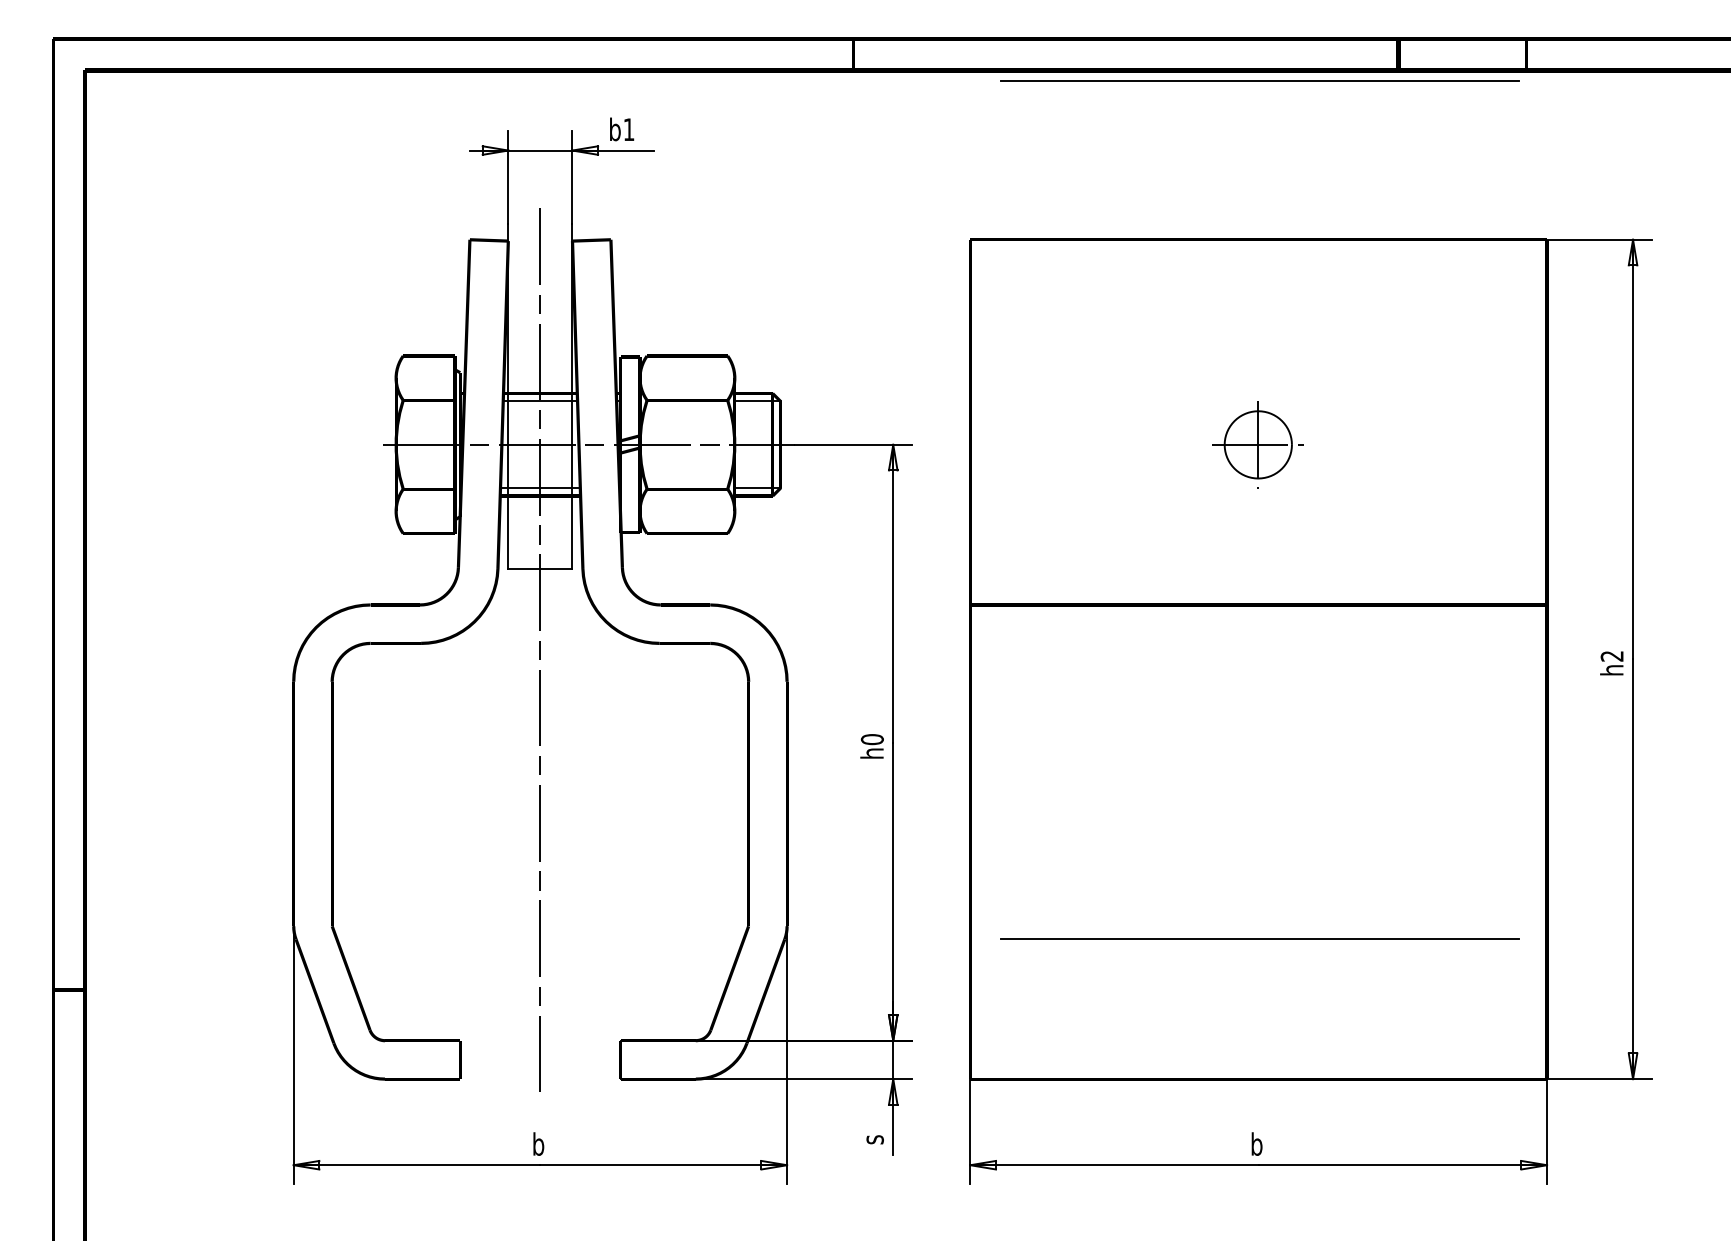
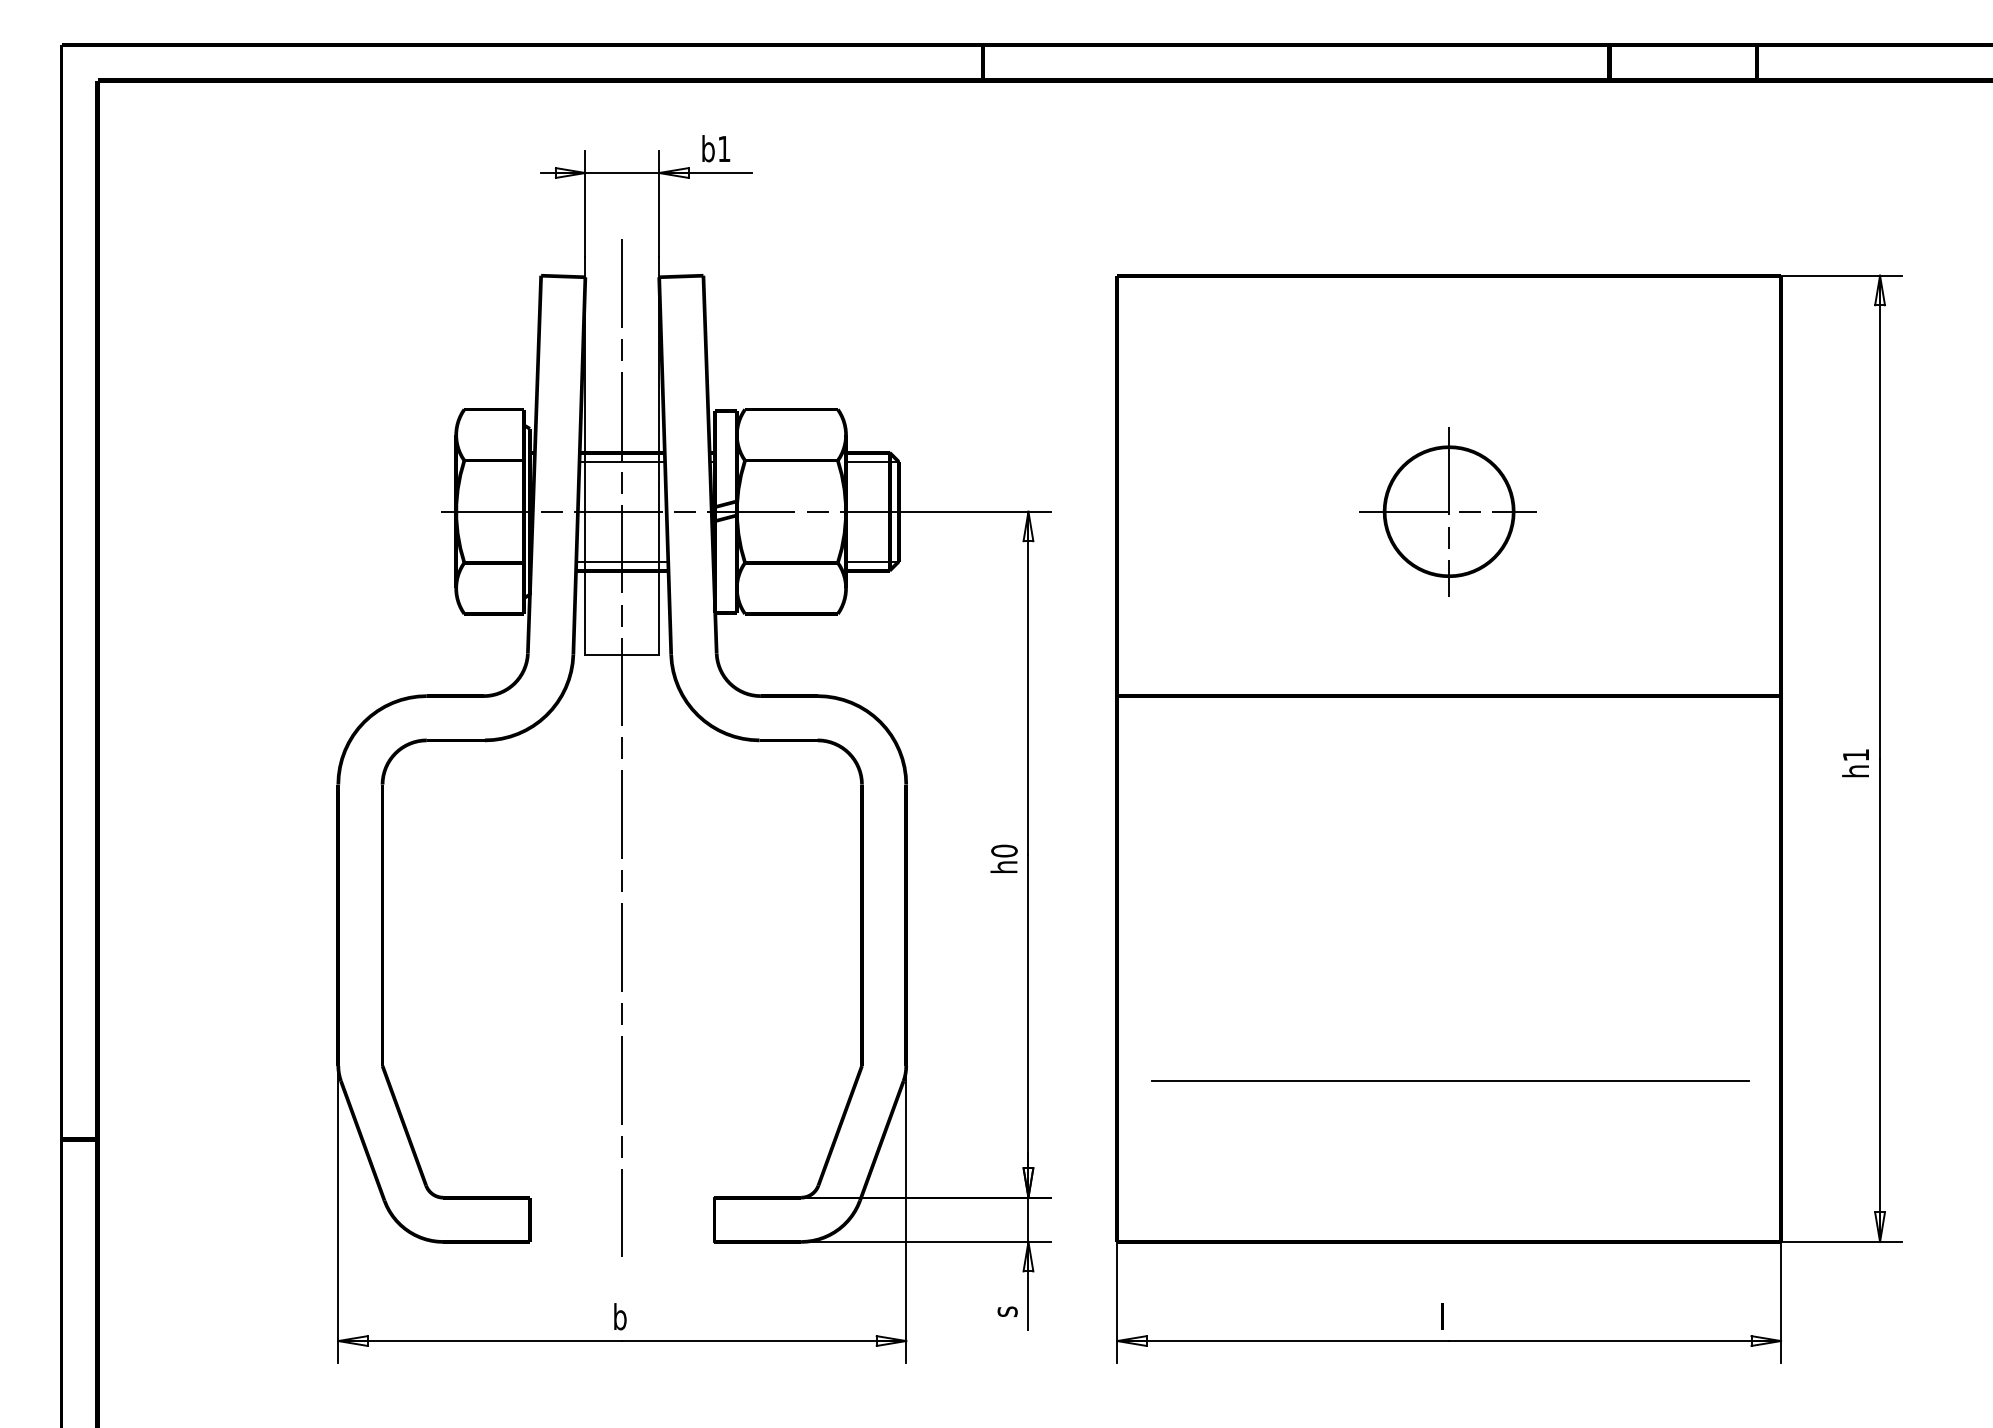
line: (1259, 80) -> (1450, 92), removed
part: (1257, 444) -> (1447, 511), size x1.67
text: (1611, 656) -> (1855, 755), h2 -> h1
text: (1257, 1143) -> (1447, 1316), b -> l

